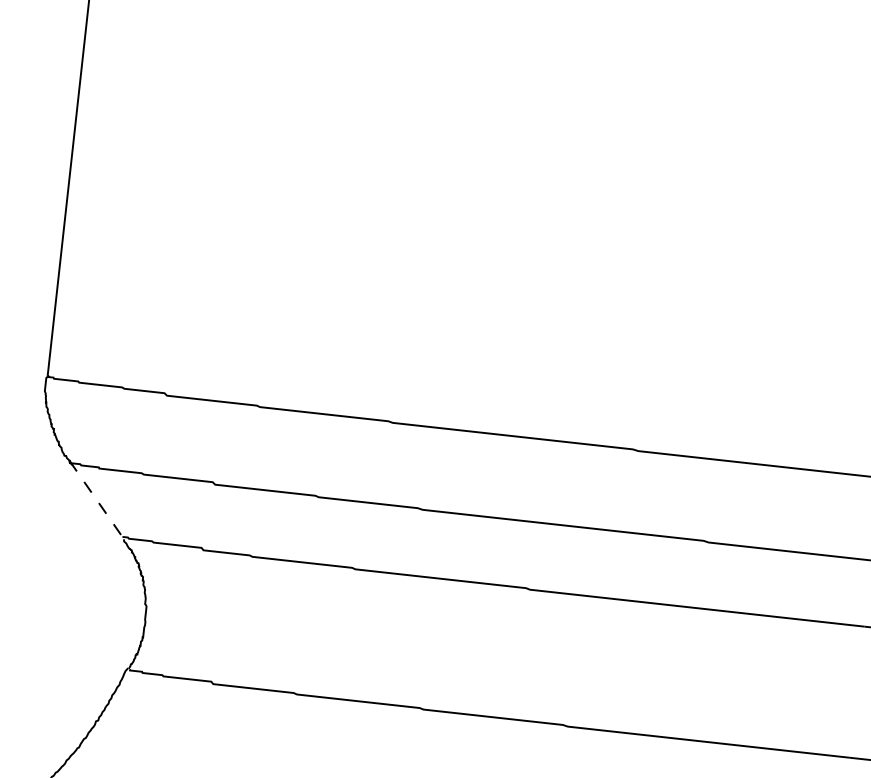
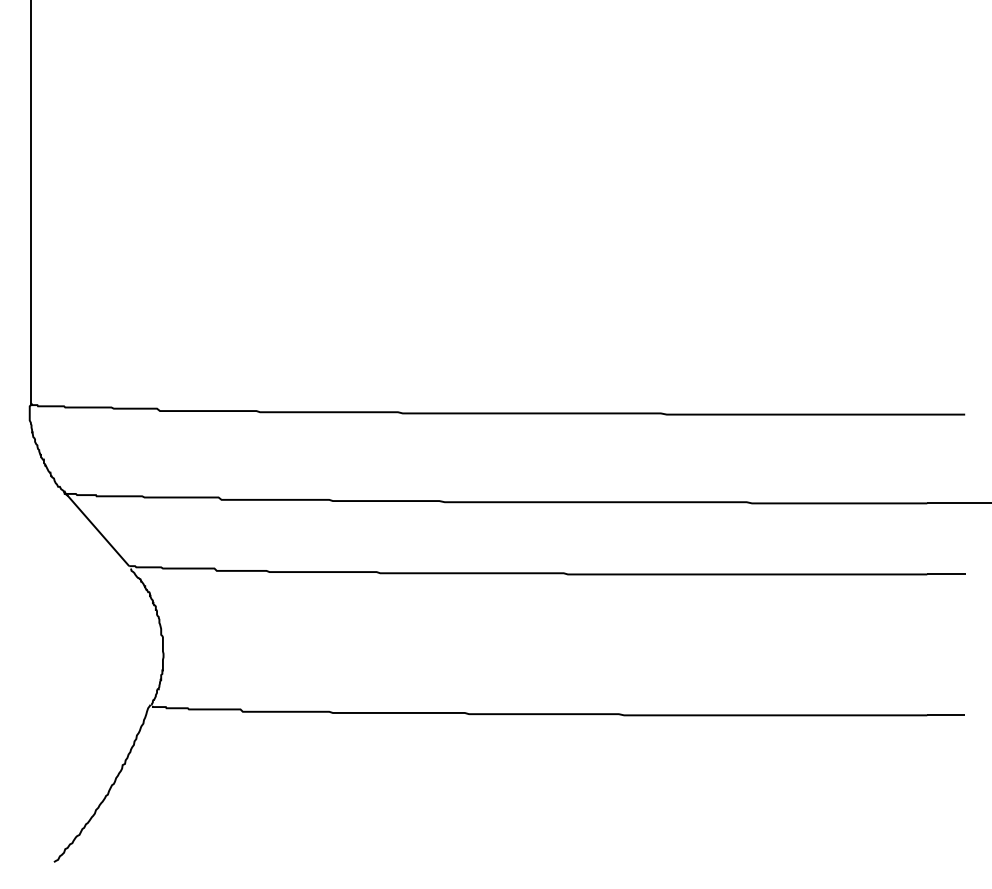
line: (95, 498) -> (96, 528), dashed -> solid

